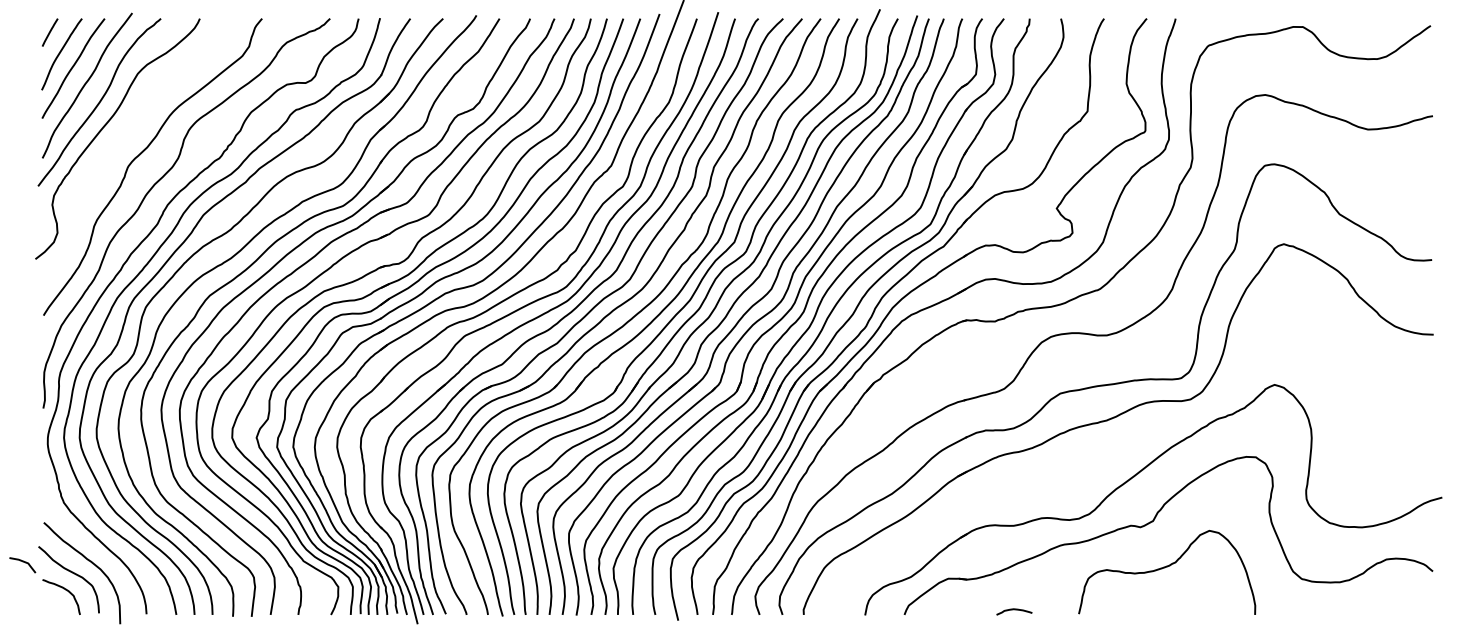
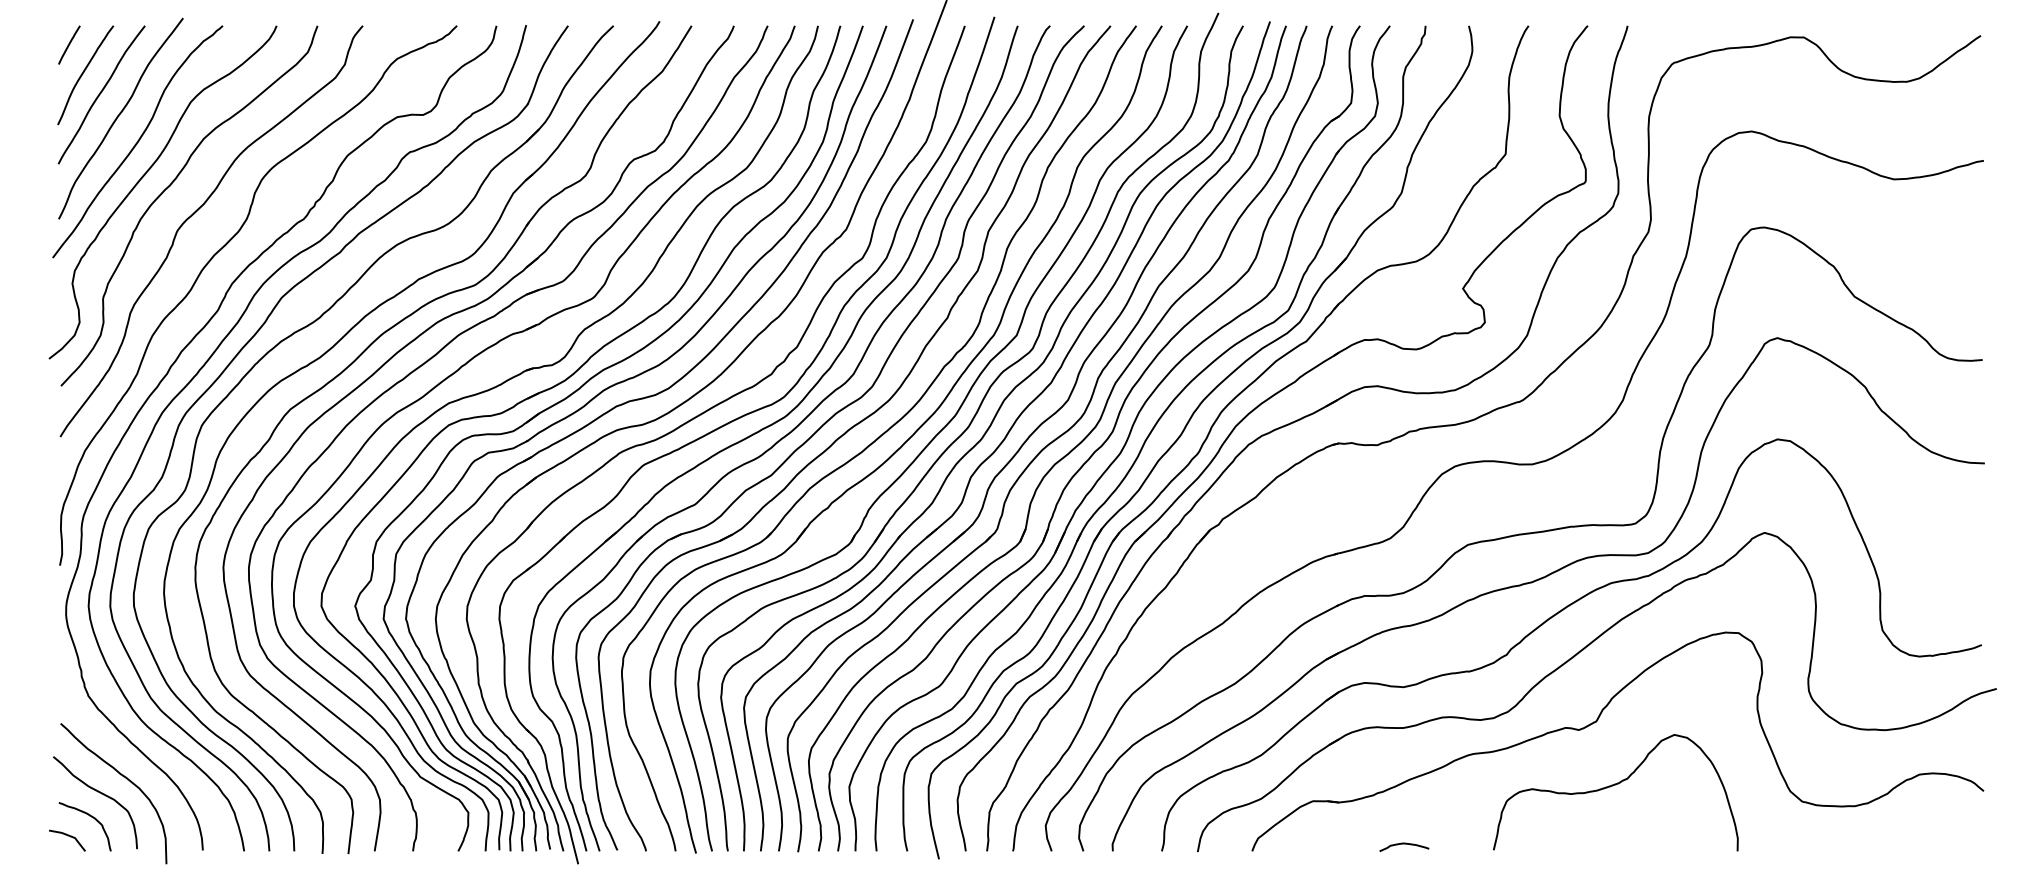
curve: (123, 134) -> (170, 186), added
part: (1122, 446) -> (1553, 617), added
curve: (22, 562) -> (67, 836), moved

